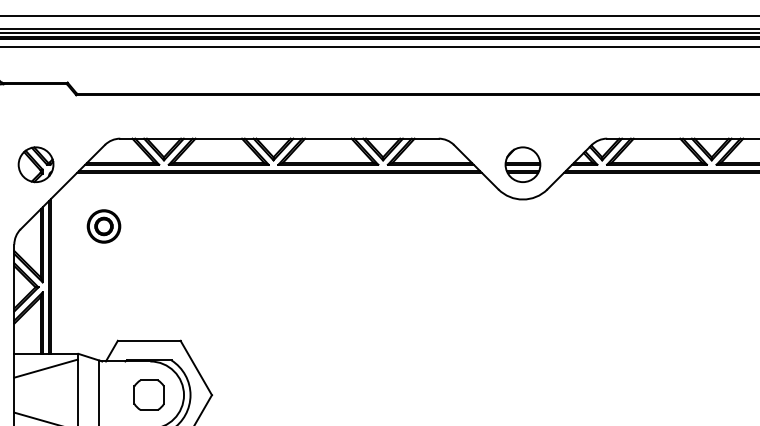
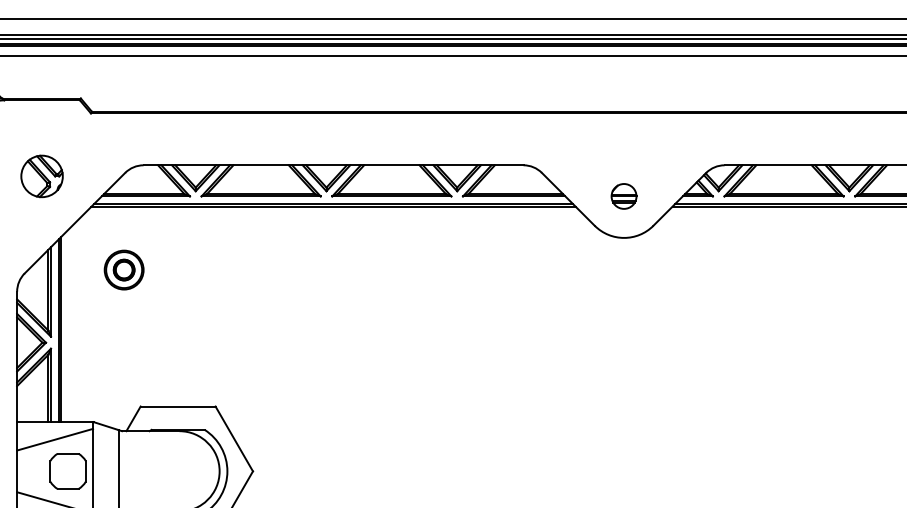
part: (35, 164) -> (41, 176), moved
part: (522, 164) -> (623, 196), size x0.6
part: (148, 395) -> (67, 471), moved

